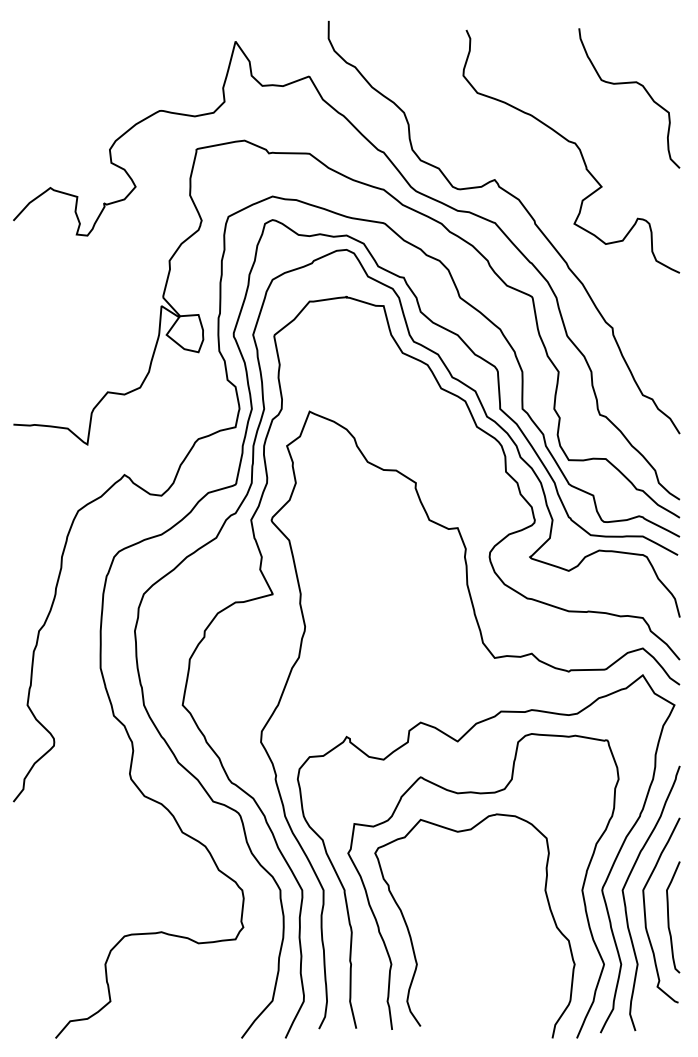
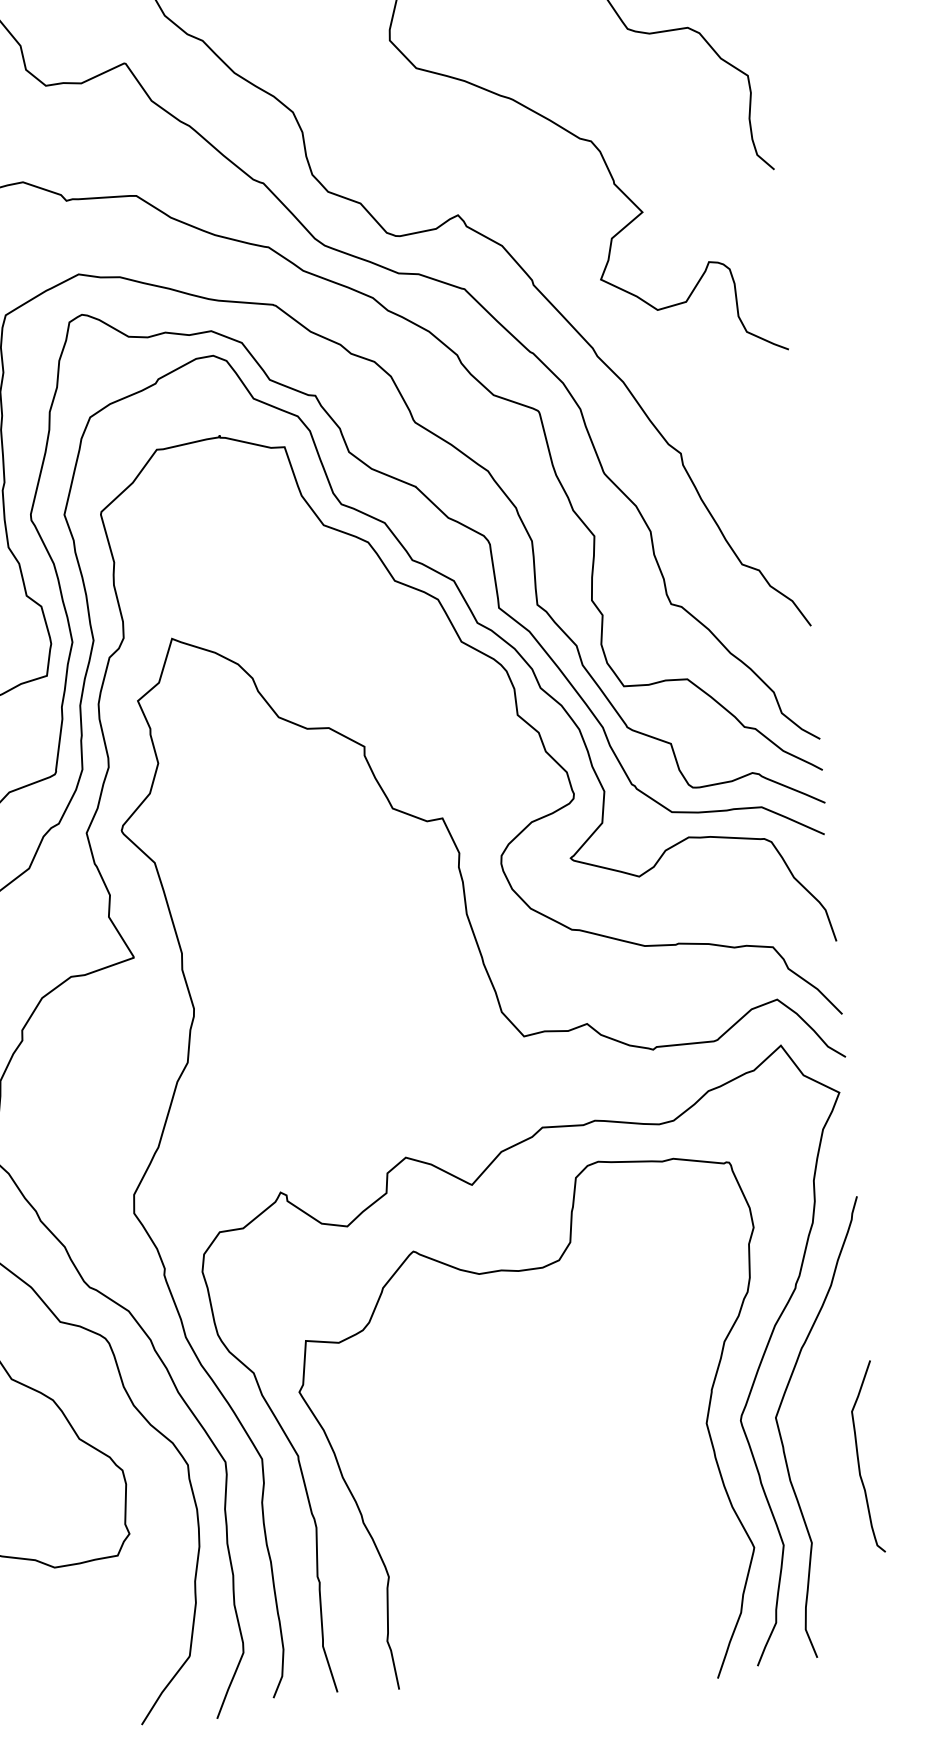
curve: (645, 910) -> (817, 1449), removed
curve: (412, 940) -> (421, 1533), removed

